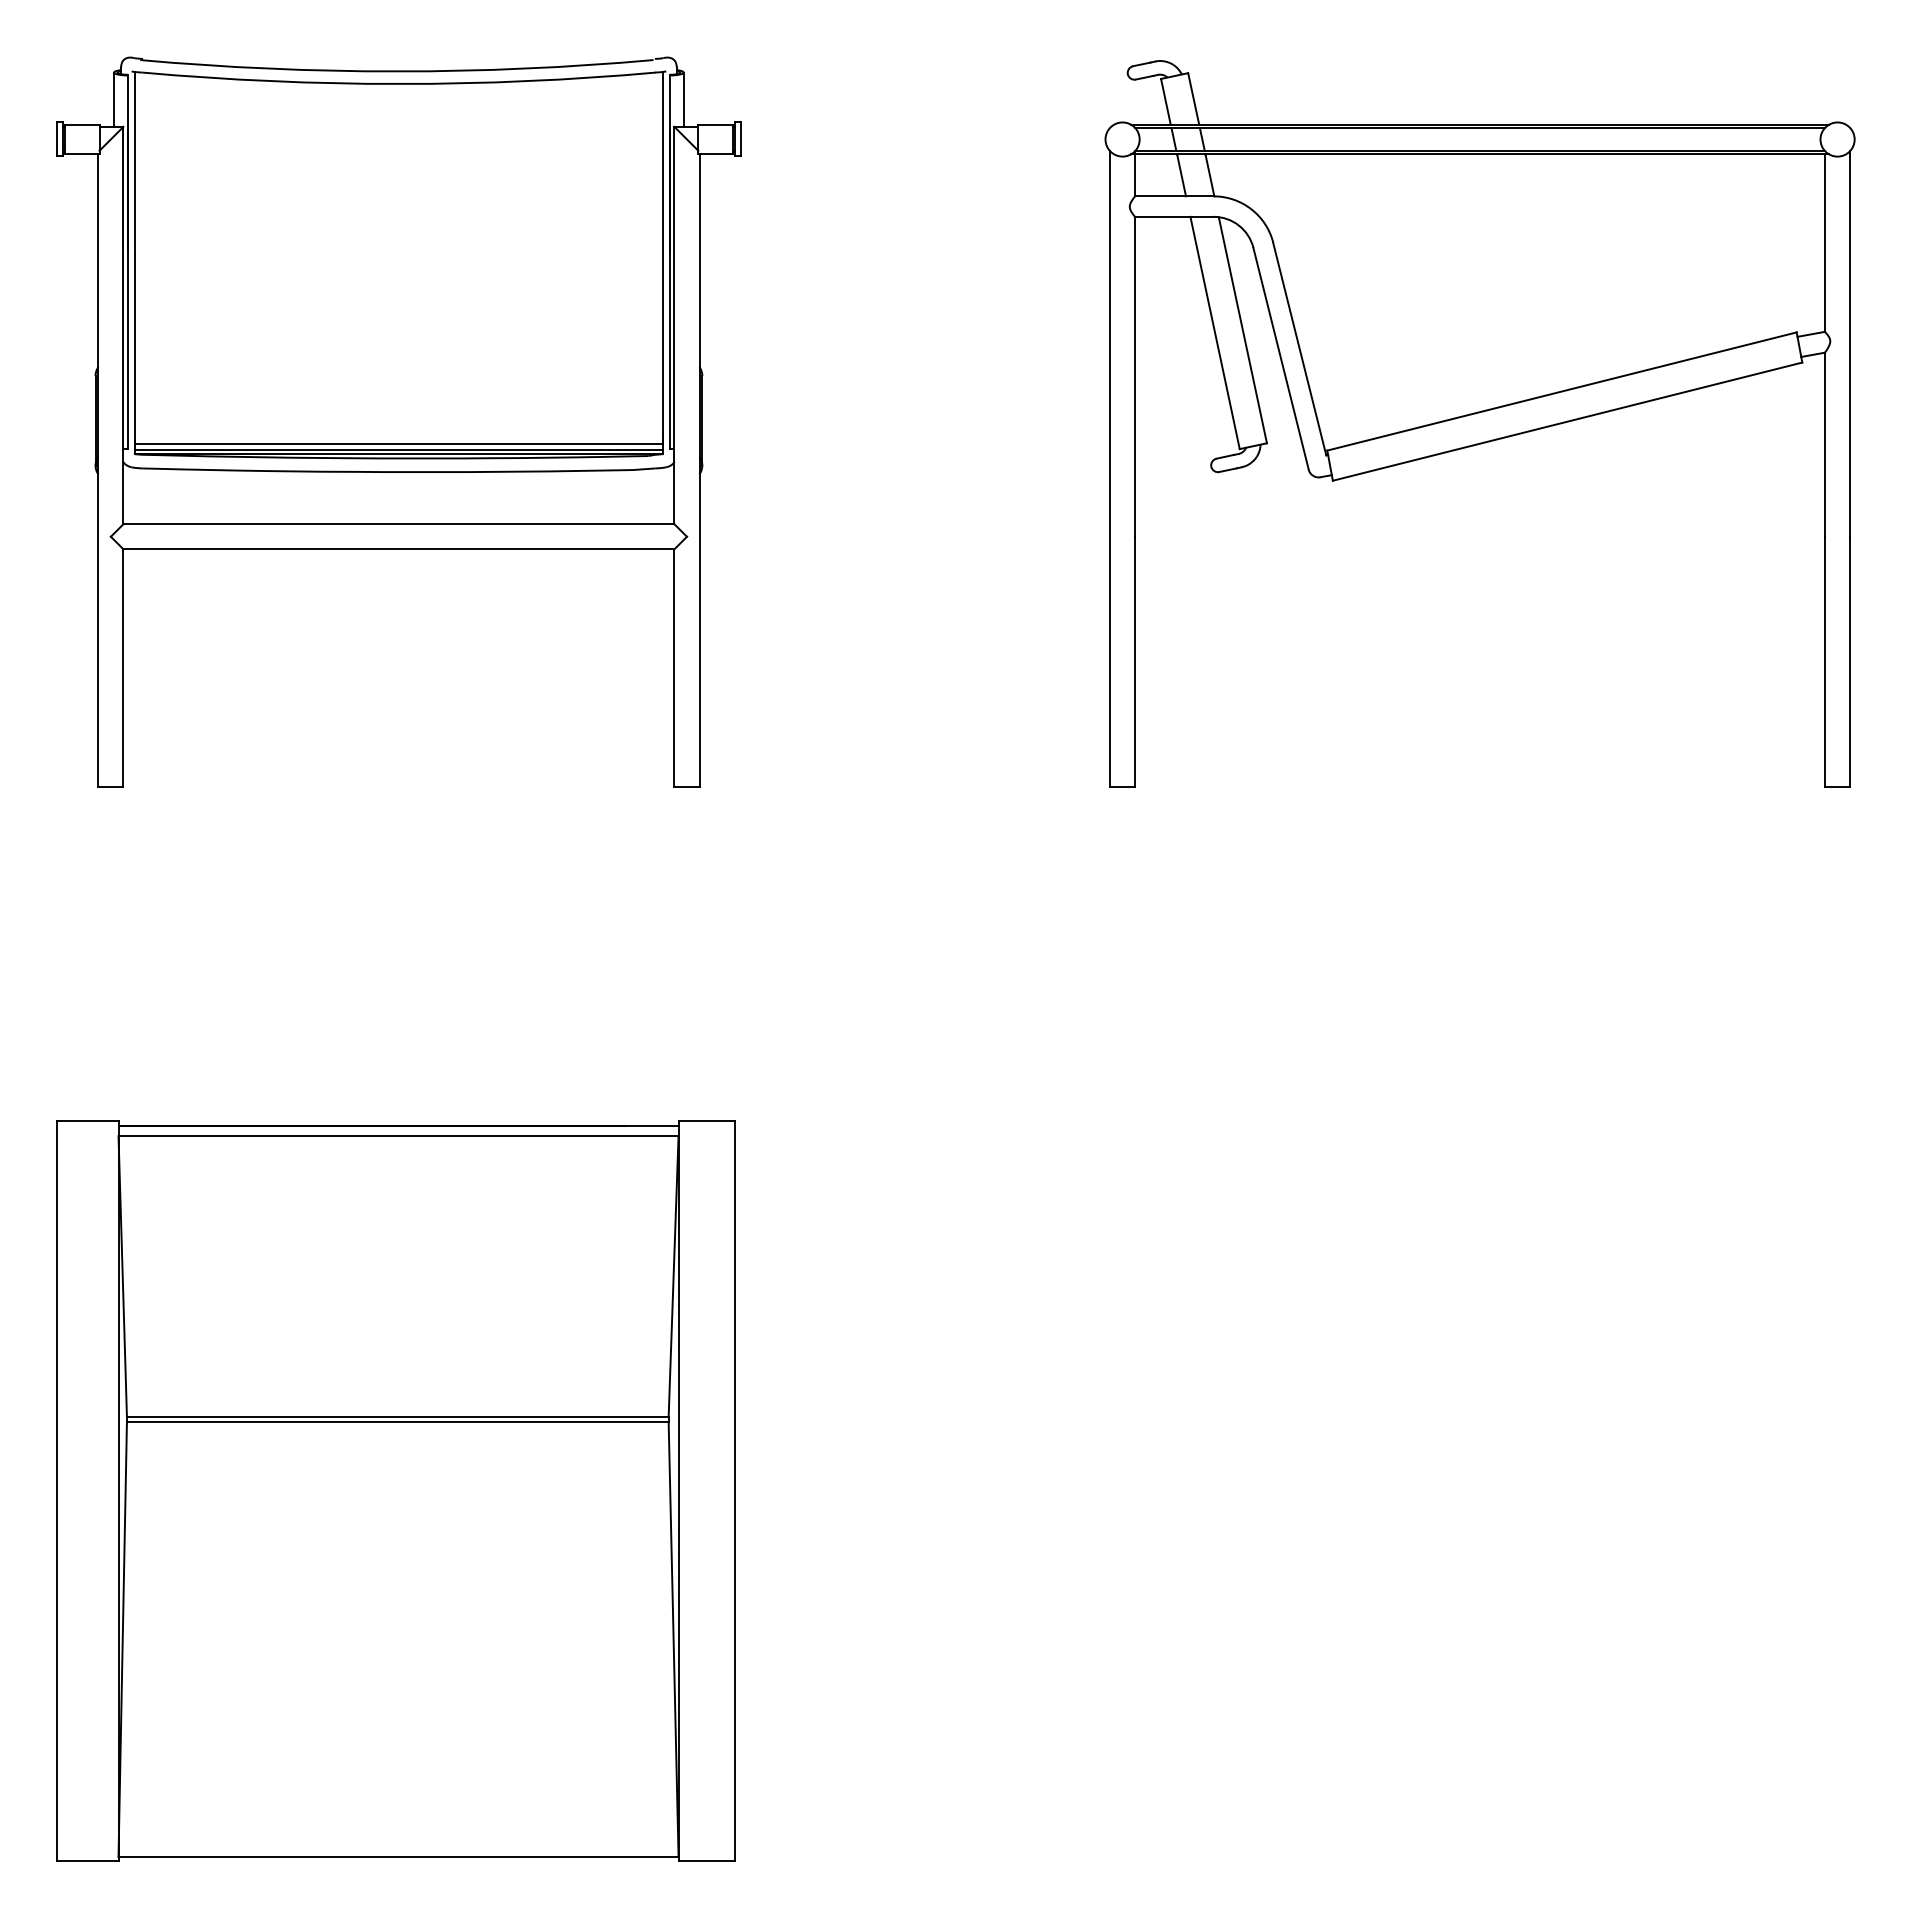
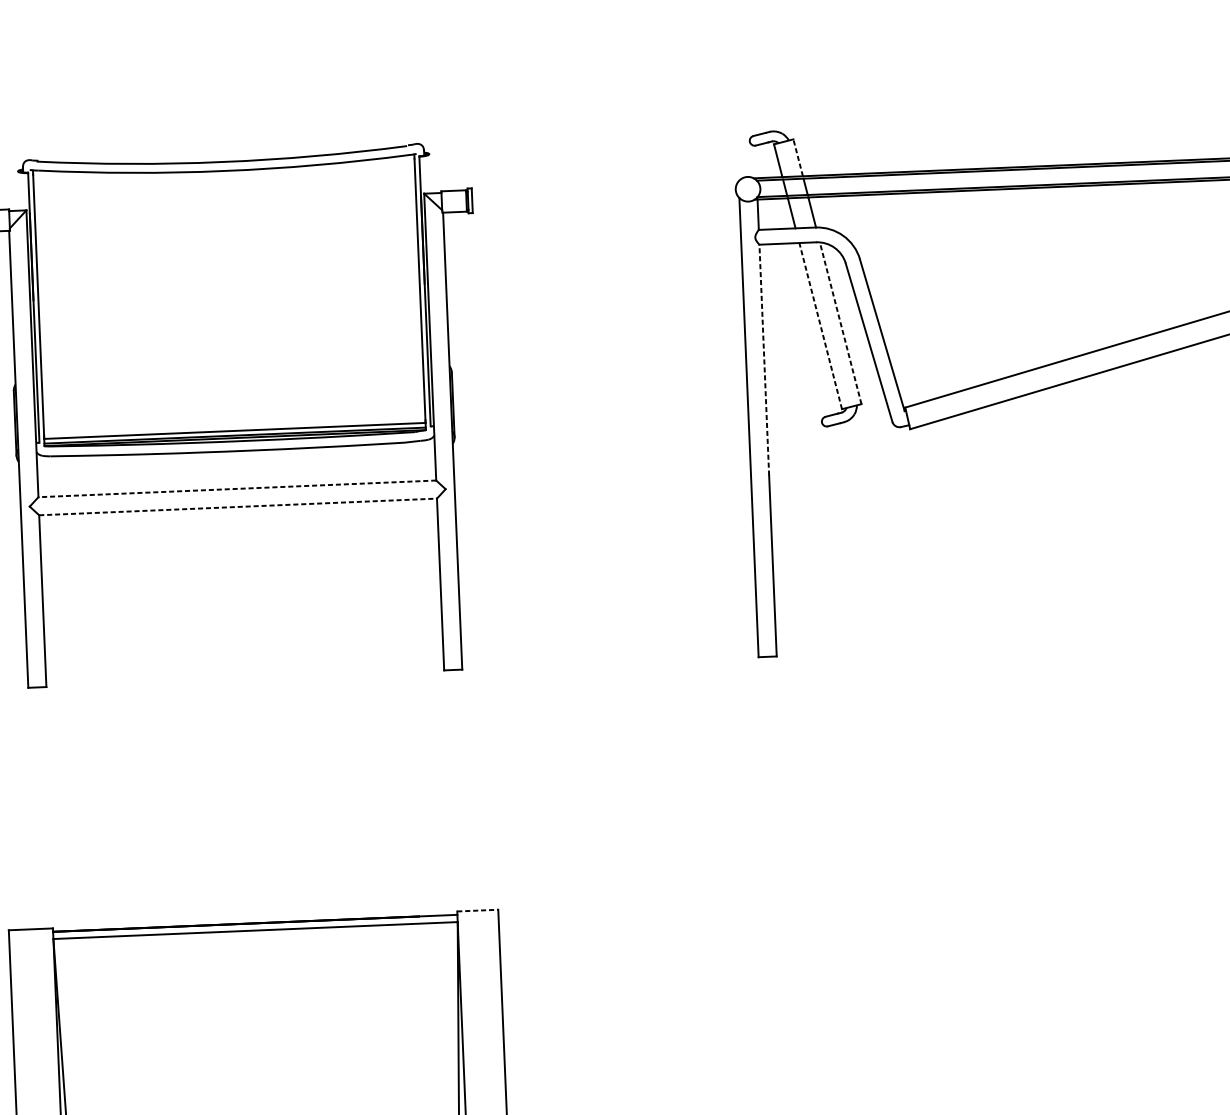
line: (1193, 98) -> (798, 157), solid -> dashed
line: (114, 99) -> (19, 190), removed
line: (683, 99) -> (429, 173), removed
line: (1242, 330) -> (840, 323), solid -> dashed
line: (1215, 332) -> (820, 325), solid -> dashed
line: (1135, 376) -> (764, 359), solid -> dashed
line: (398, 524) -> (237, 489), solid -> dashed
line: (398, 549) -> (237, 507), solid -> dashed
line: (707, 1121) -> (478, 910), solid -> dashed

